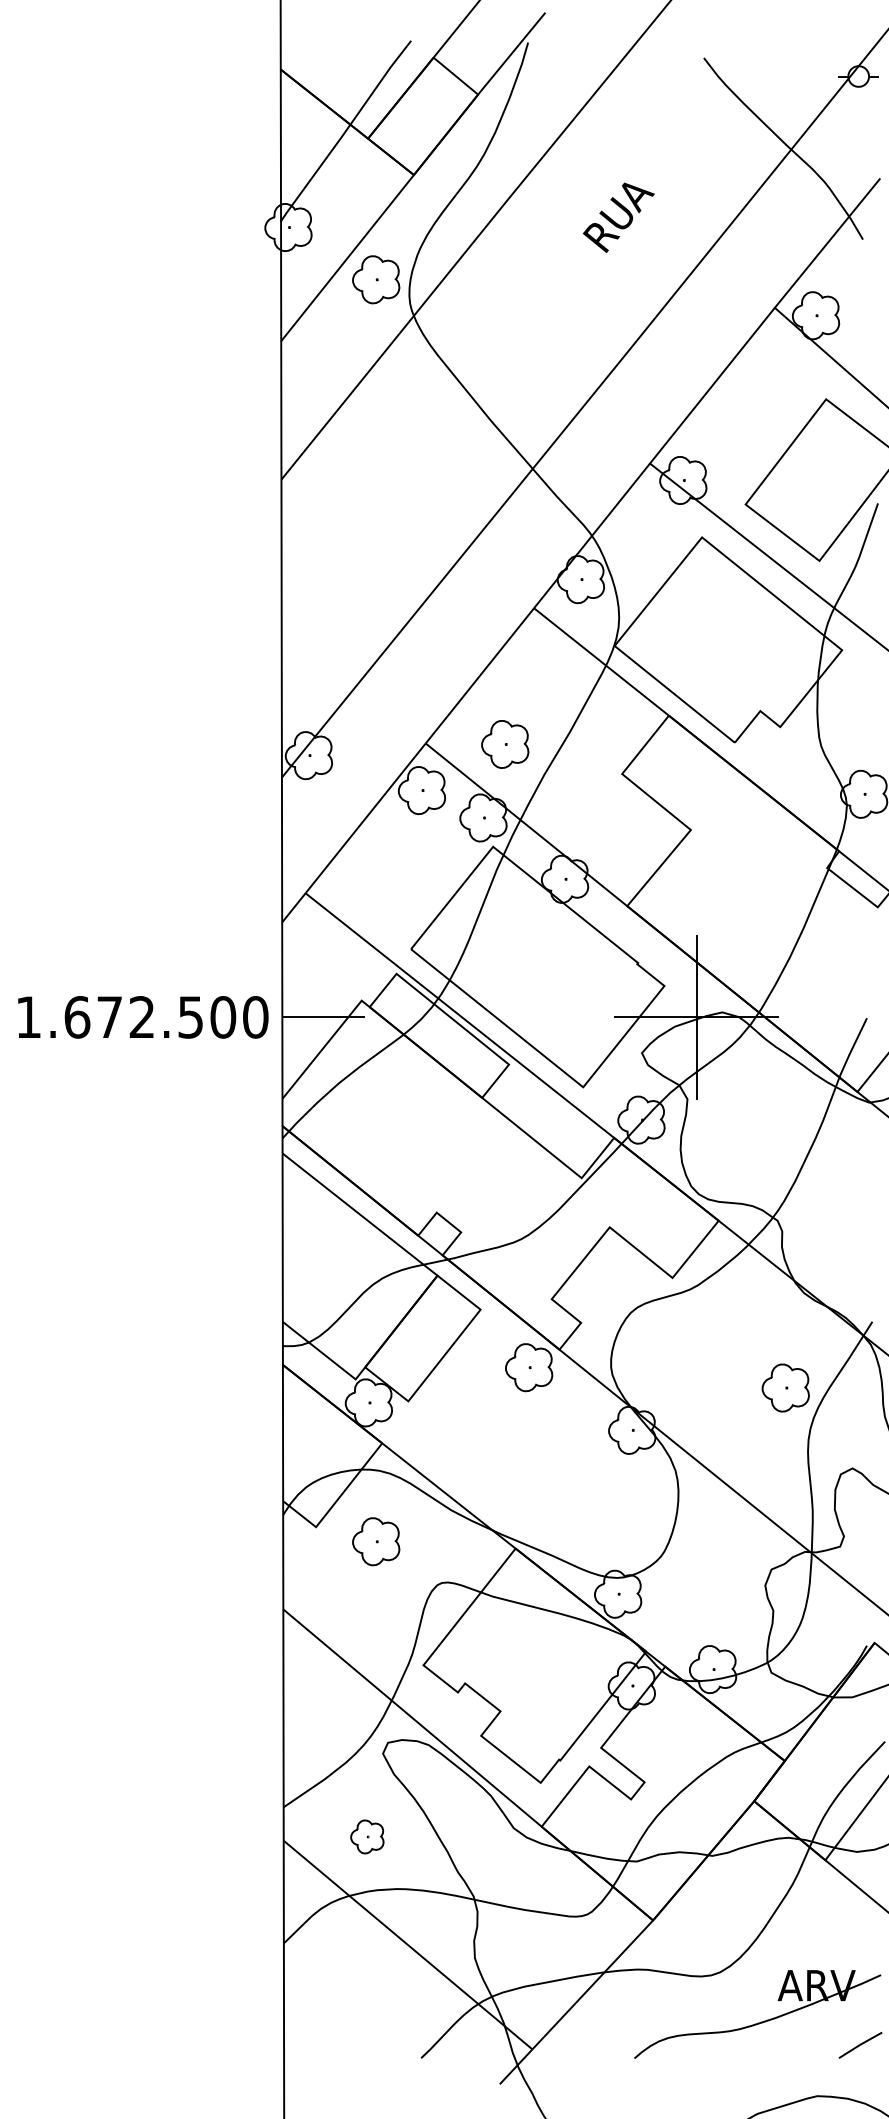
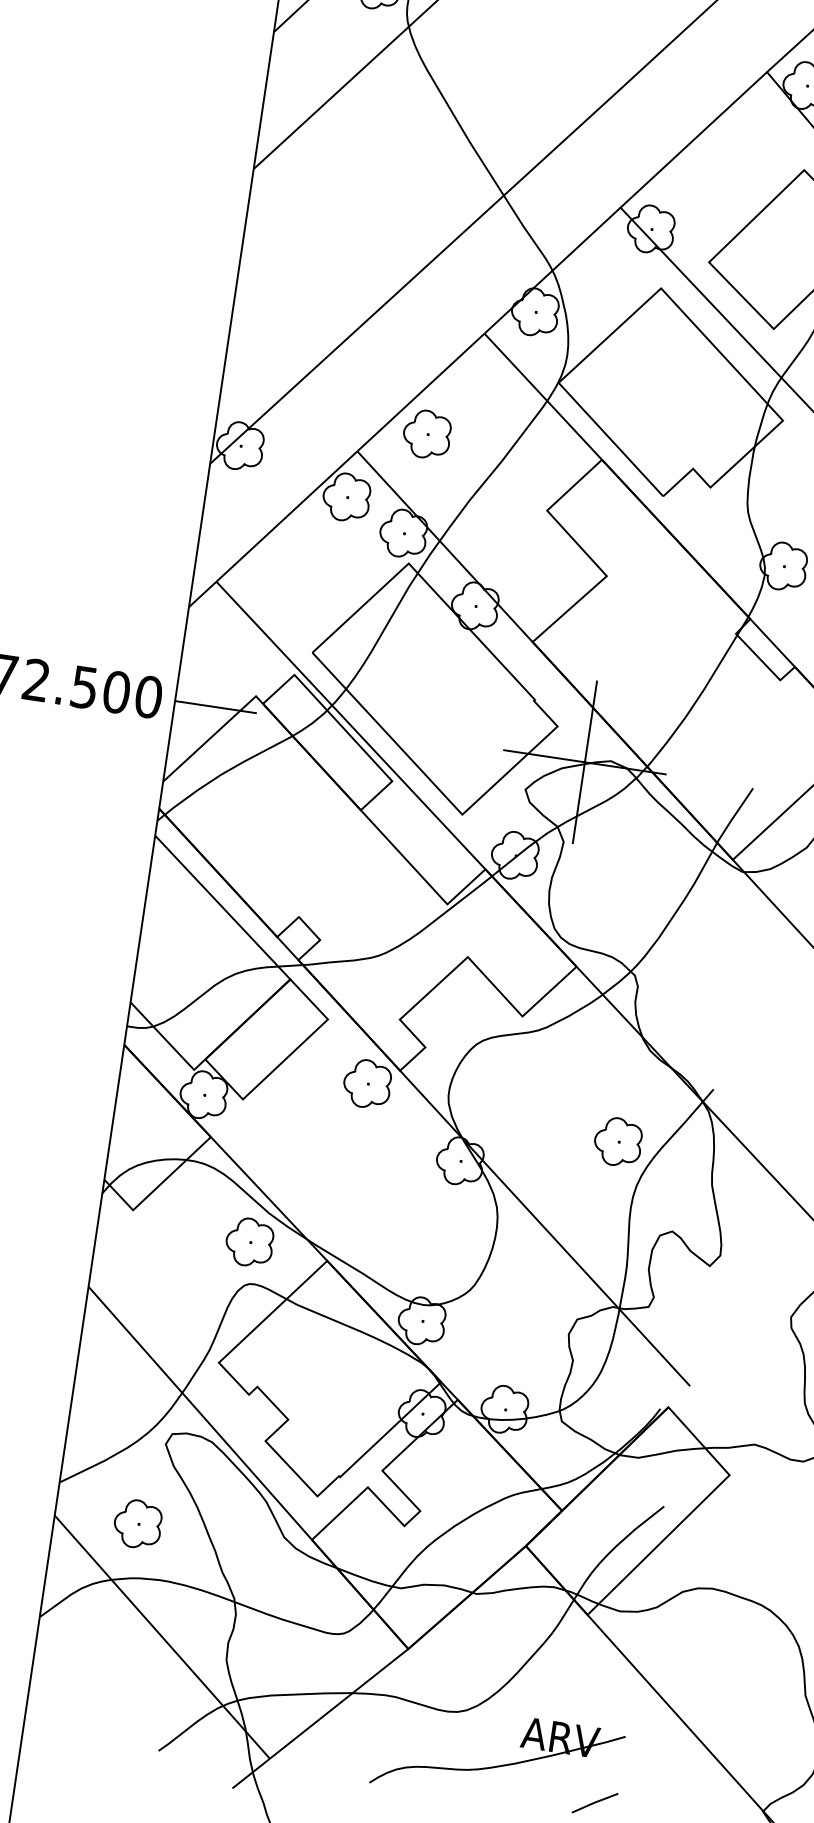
part: (505, 744) -> (427, 434), moved
part: (376, 1541) -> (250, 1242), moved
part: (367, 1836) -> (138, 1523), size x1.43

